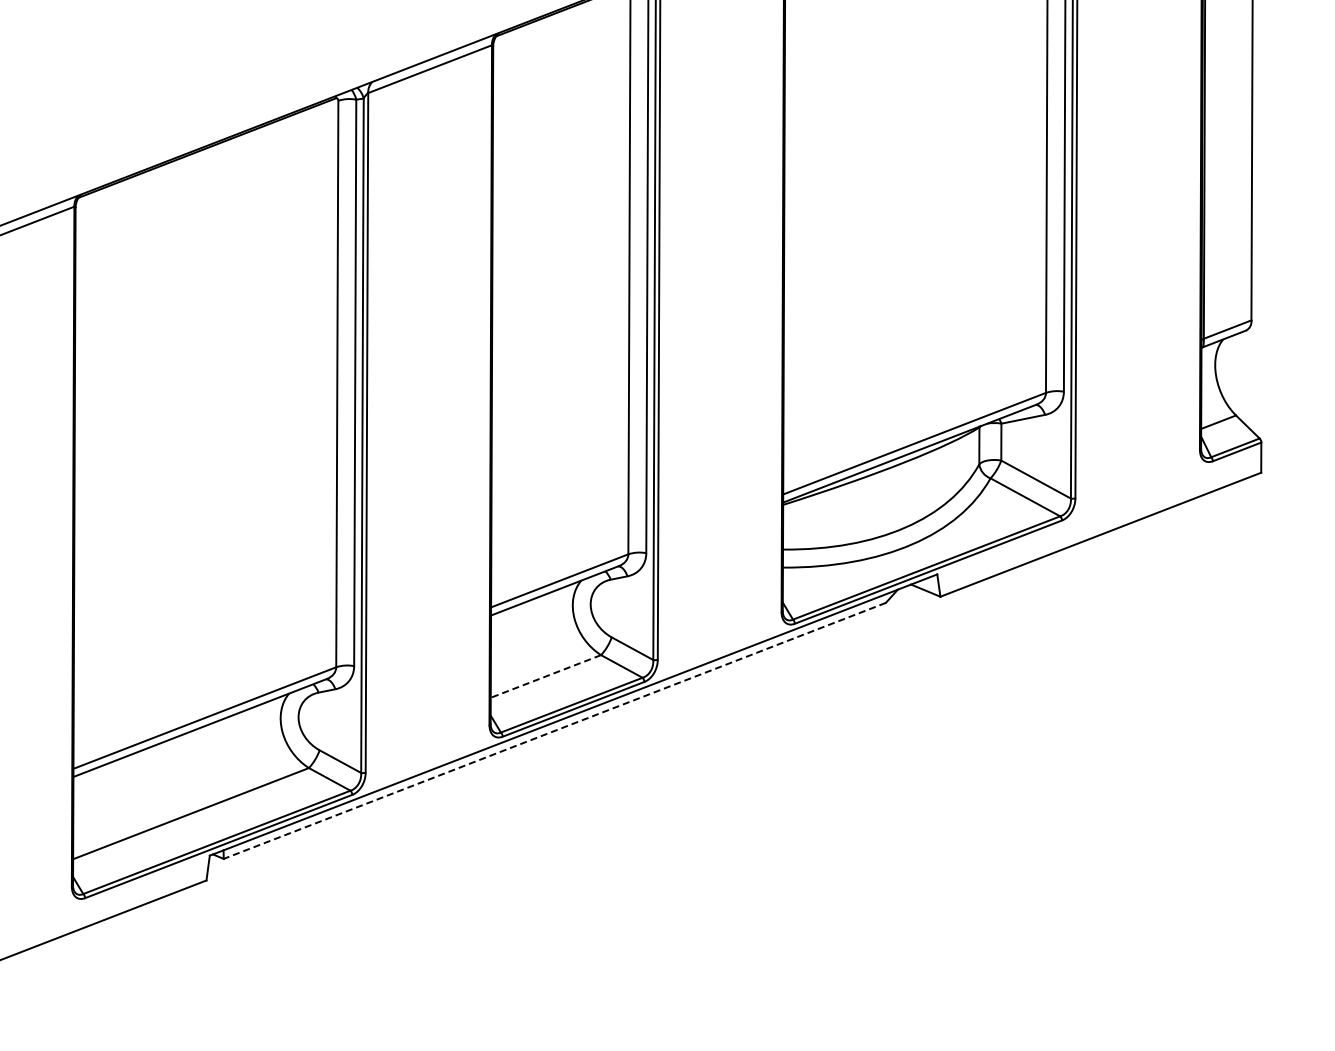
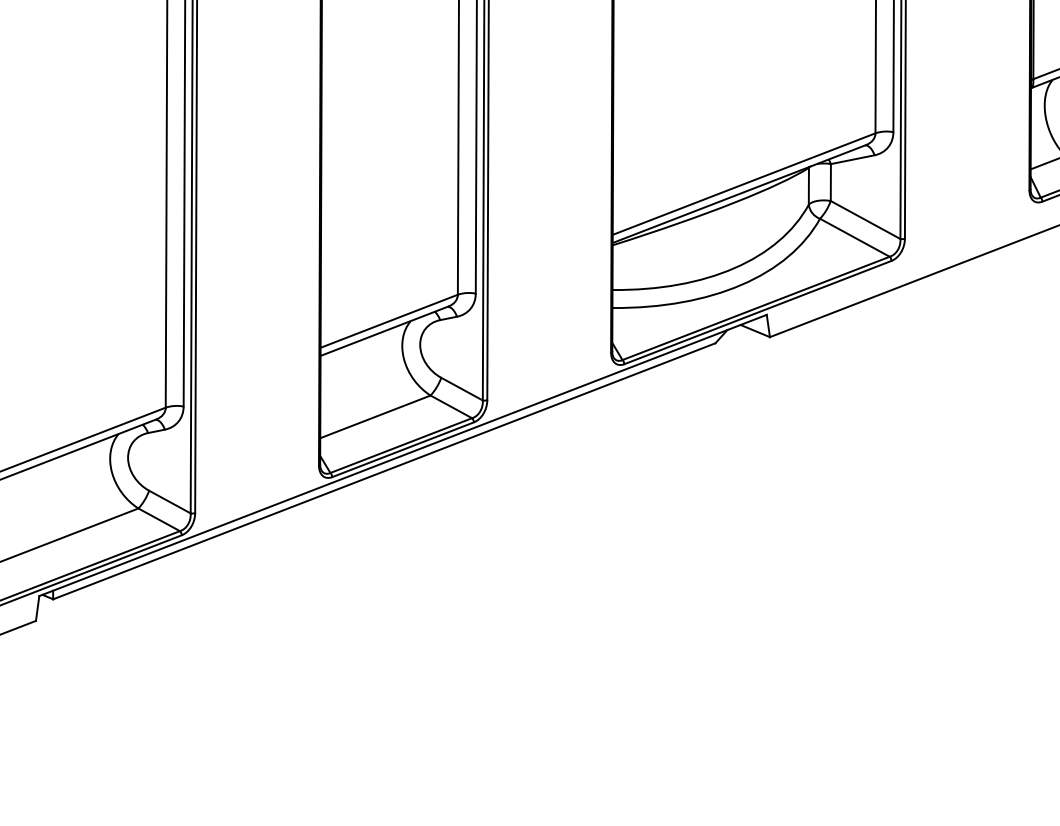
line: (545, 676) -> (375, 416), dashed -> solid
line: (554, 730) -> (384, 470), dashed -> solid

